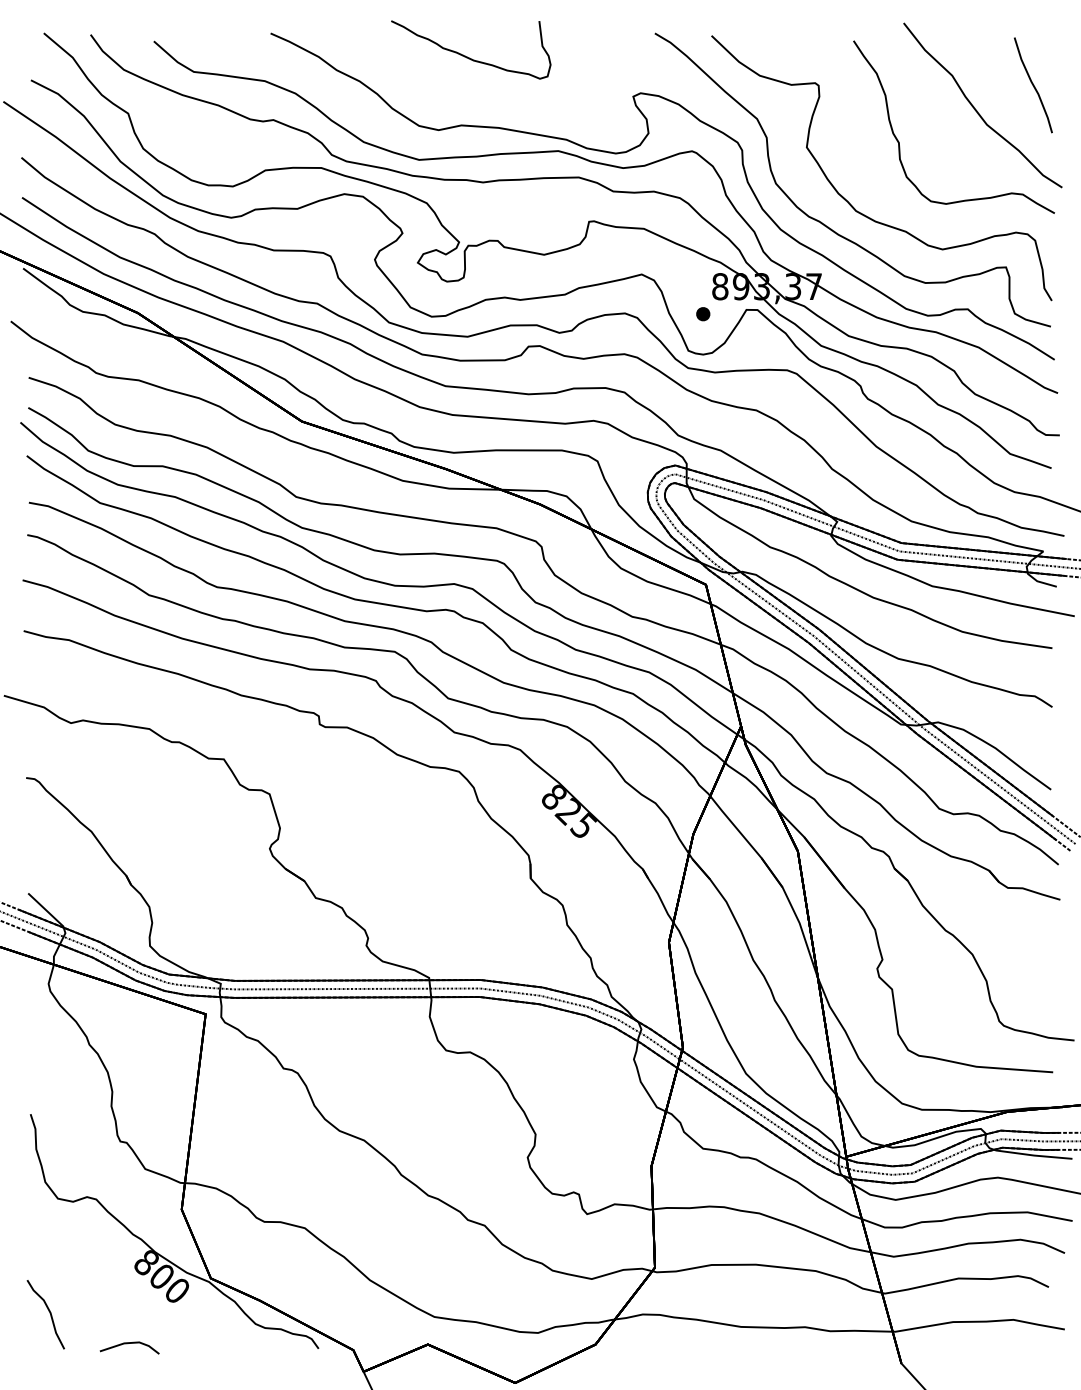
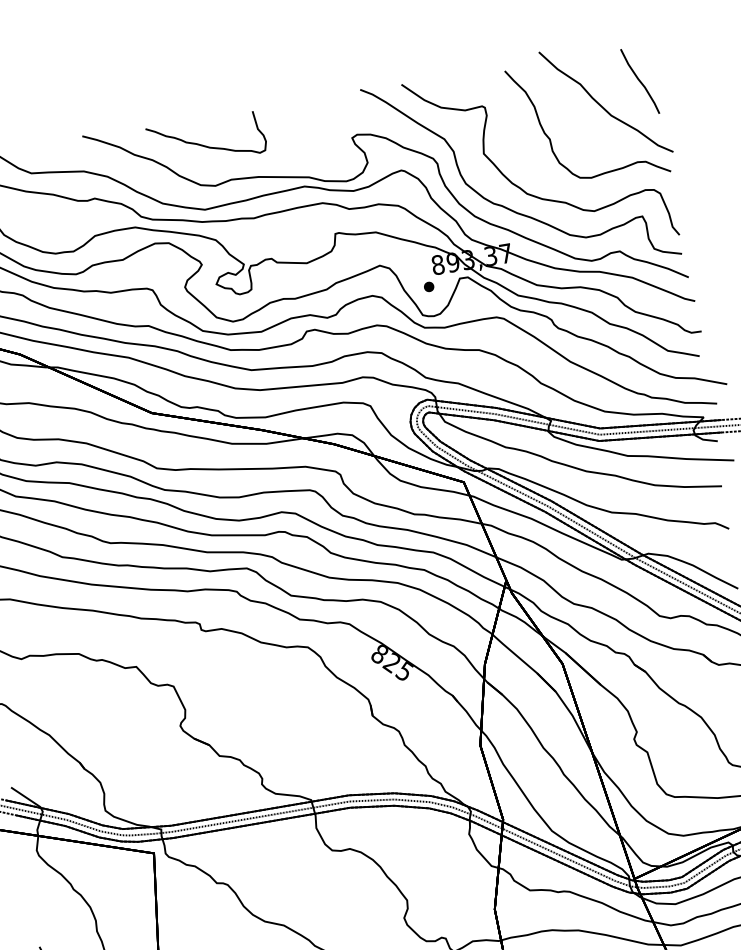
curve: (467, 56) -> (204, 145), moved

